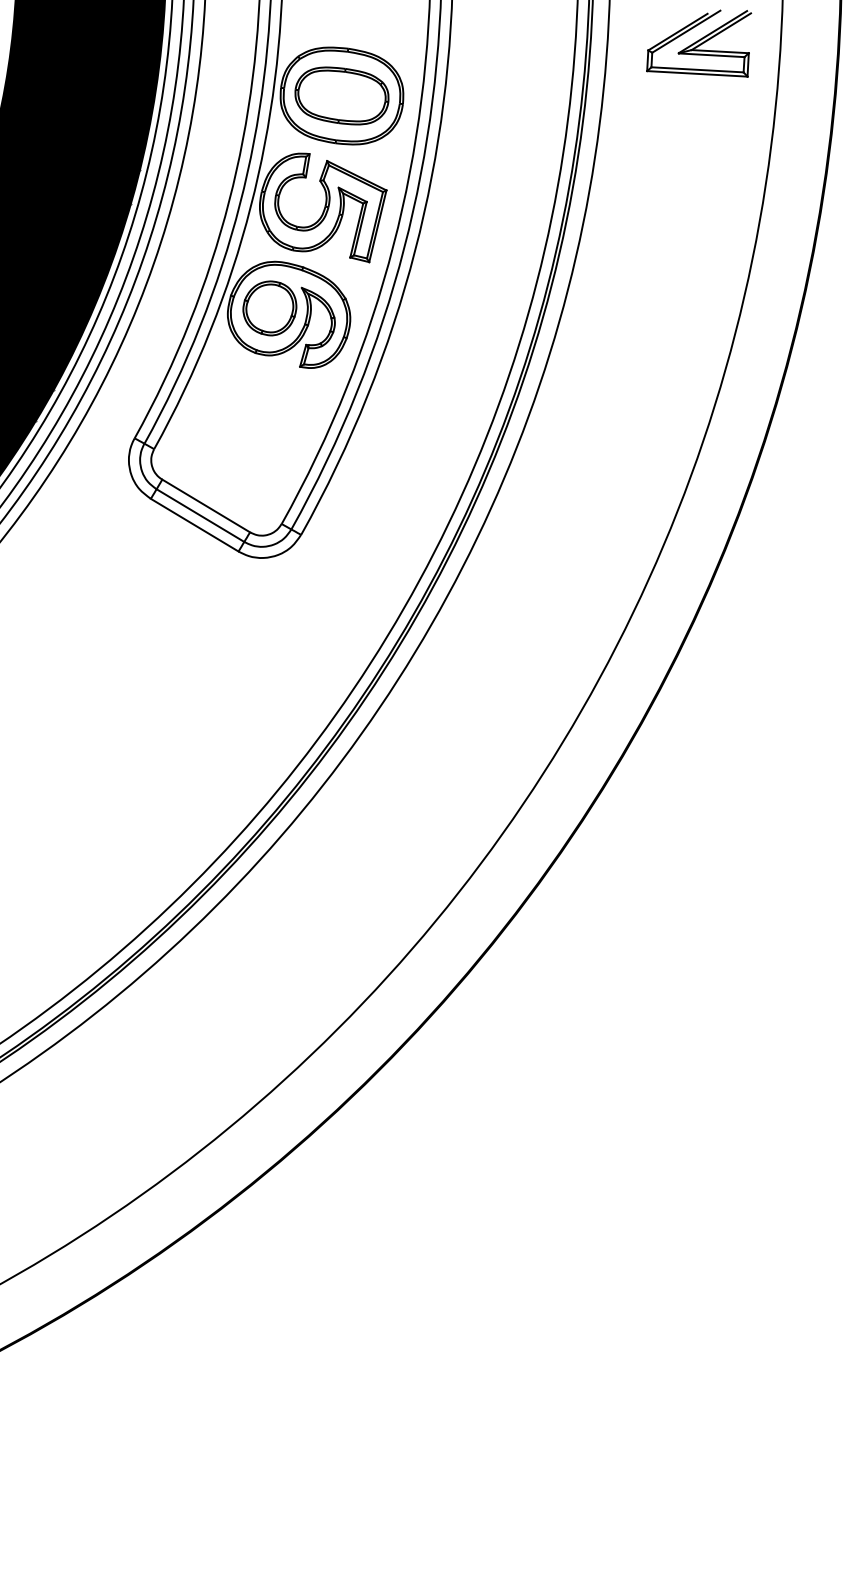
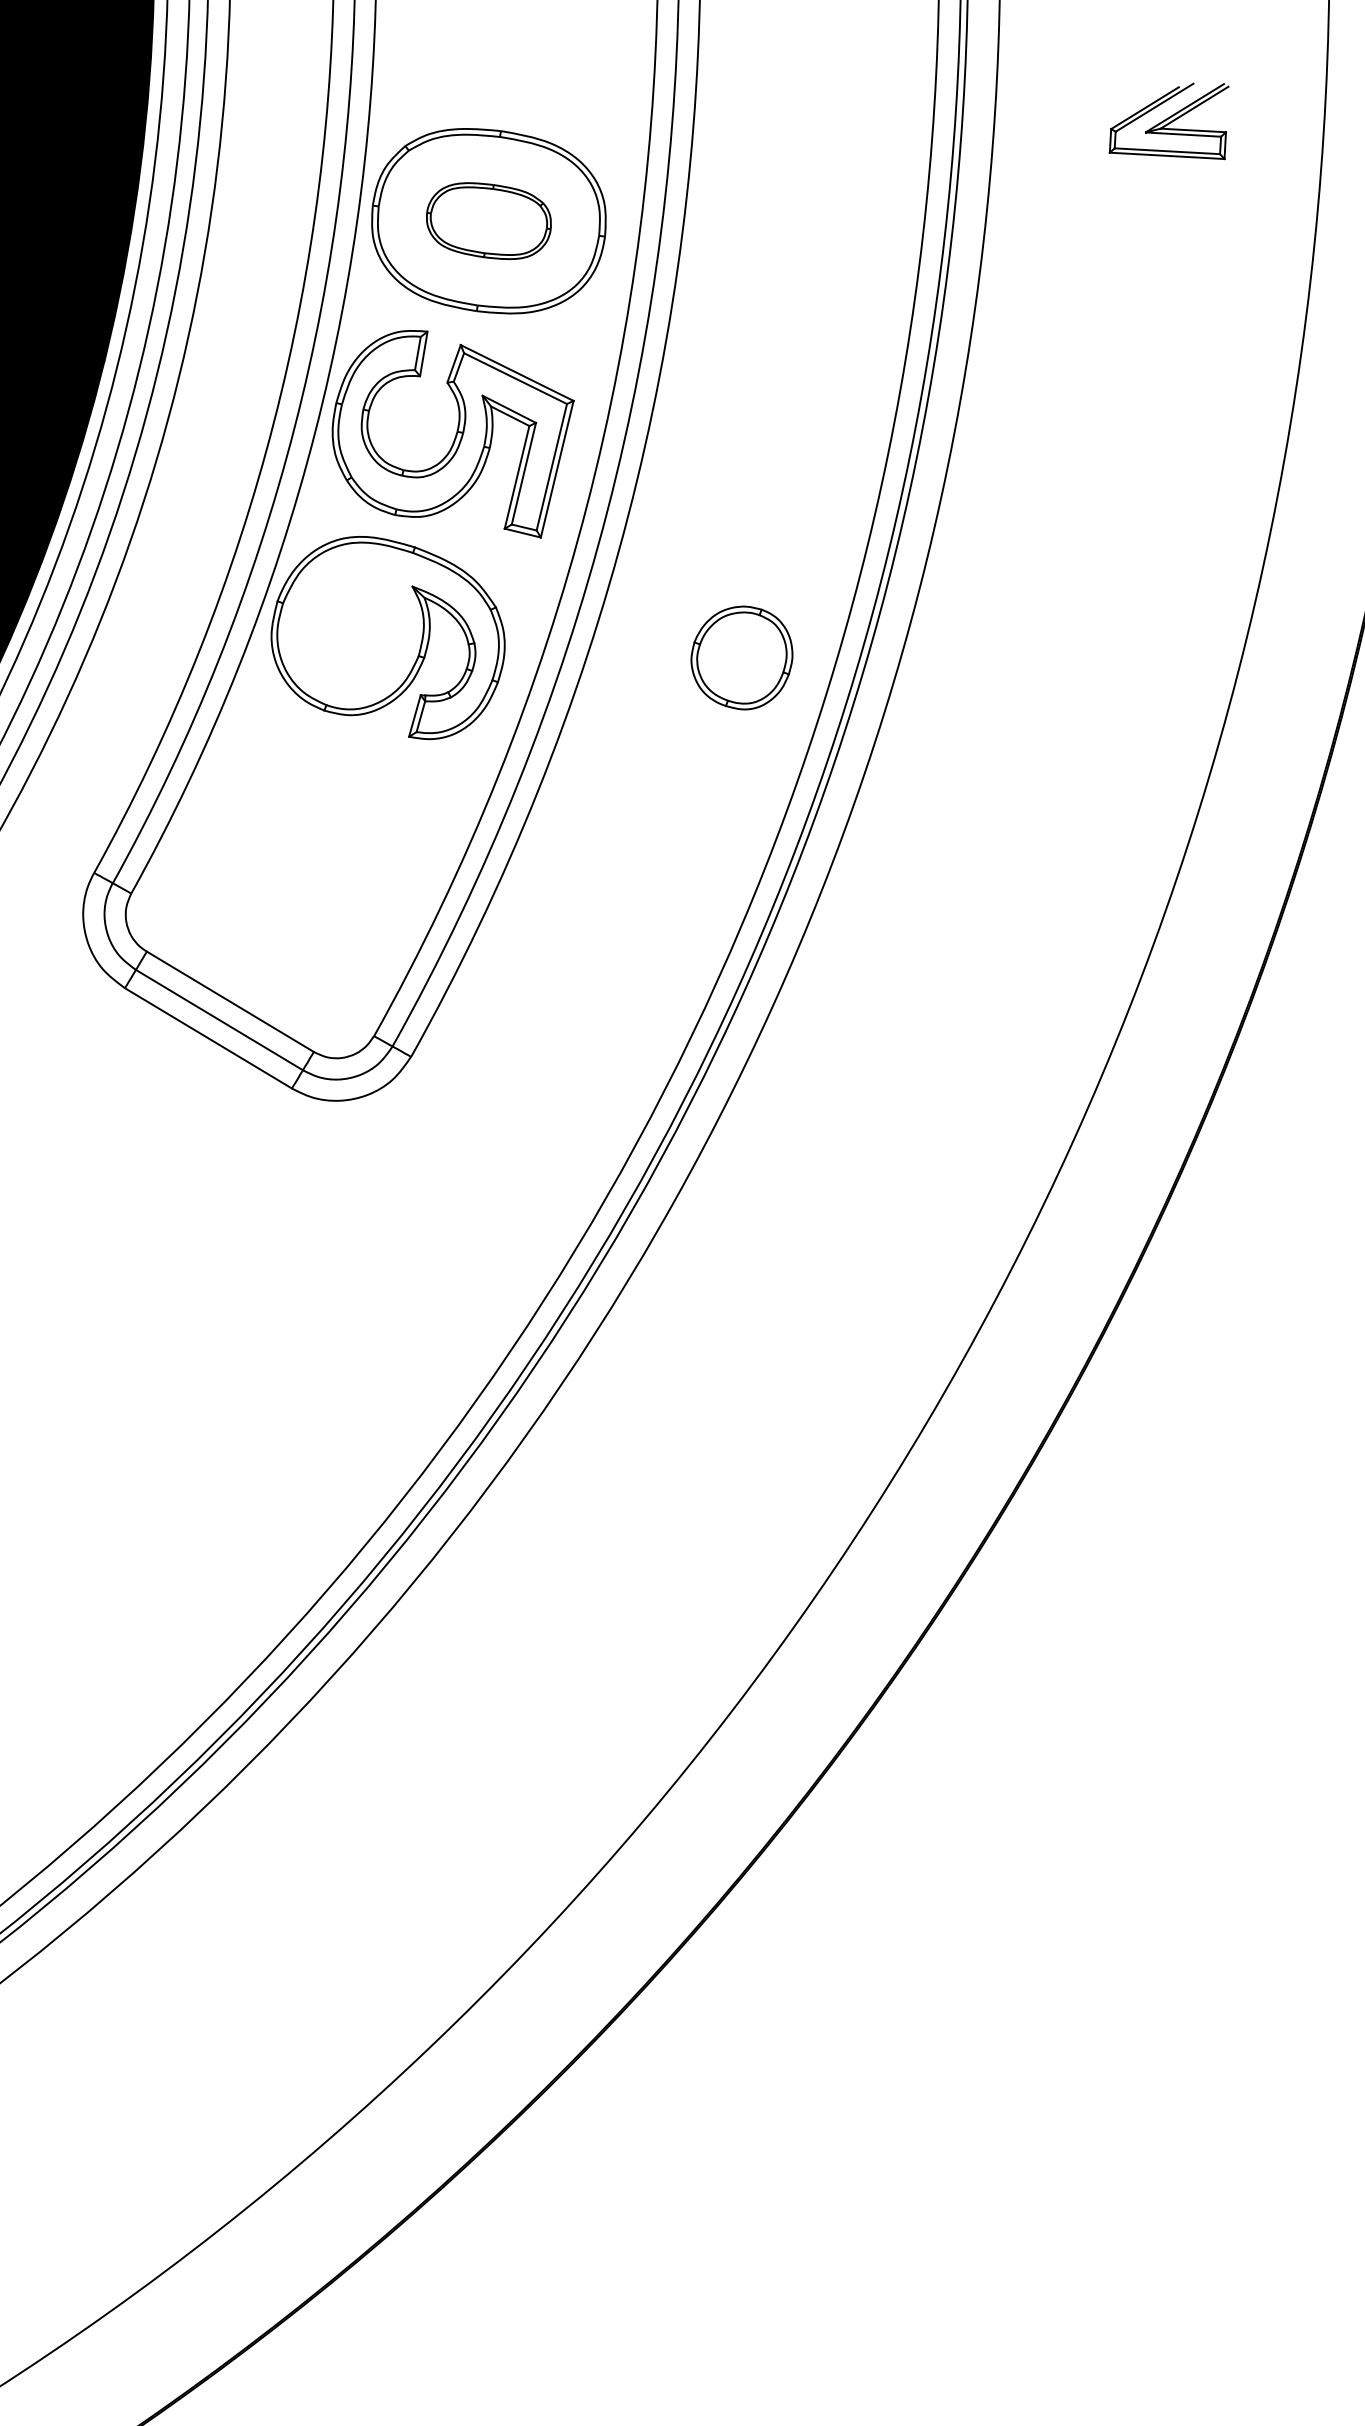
part: (699, 43) -> (1169, 121), size x0.6
part: (341, 95) -> (487, 220), size x0.7
part: (269, 308) -> (741, 658), moved

